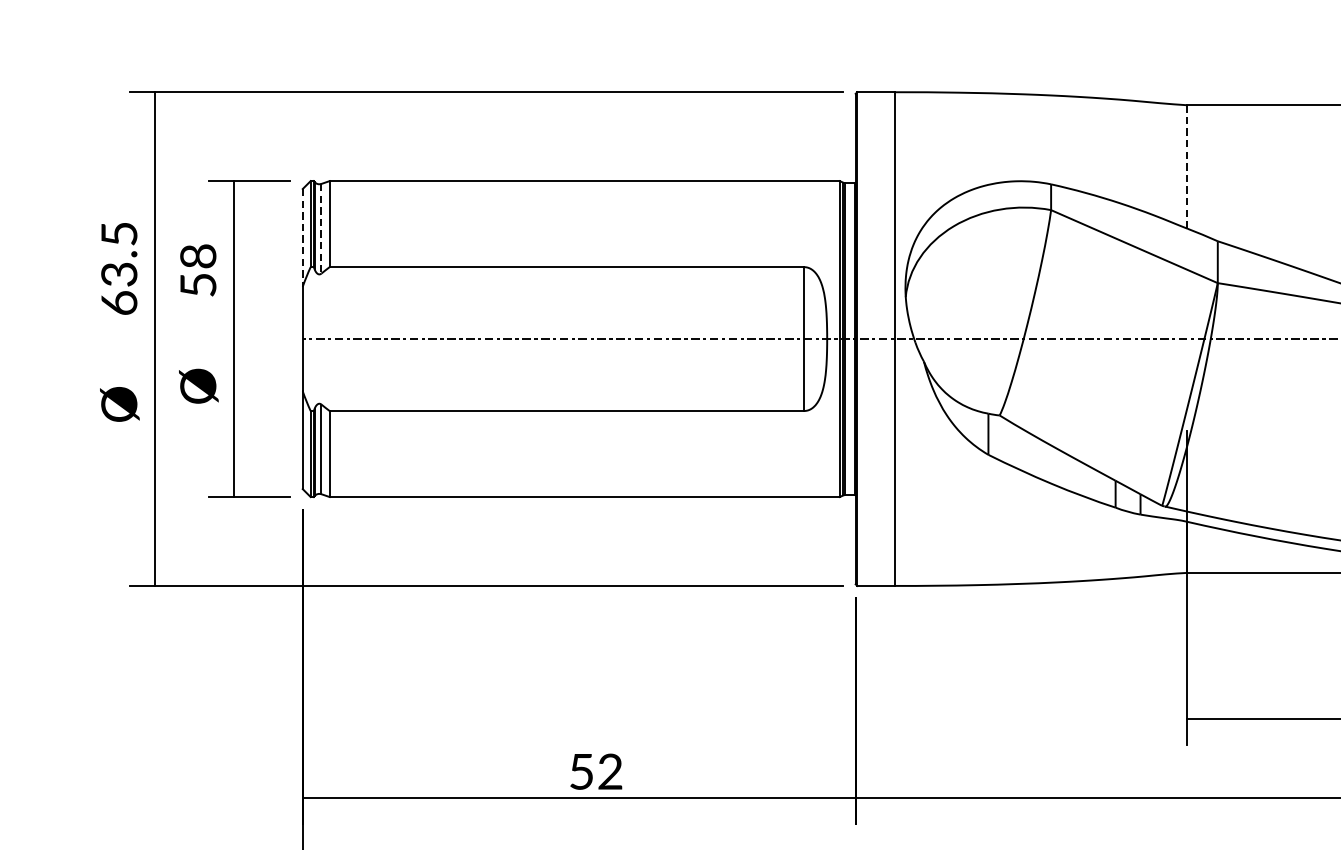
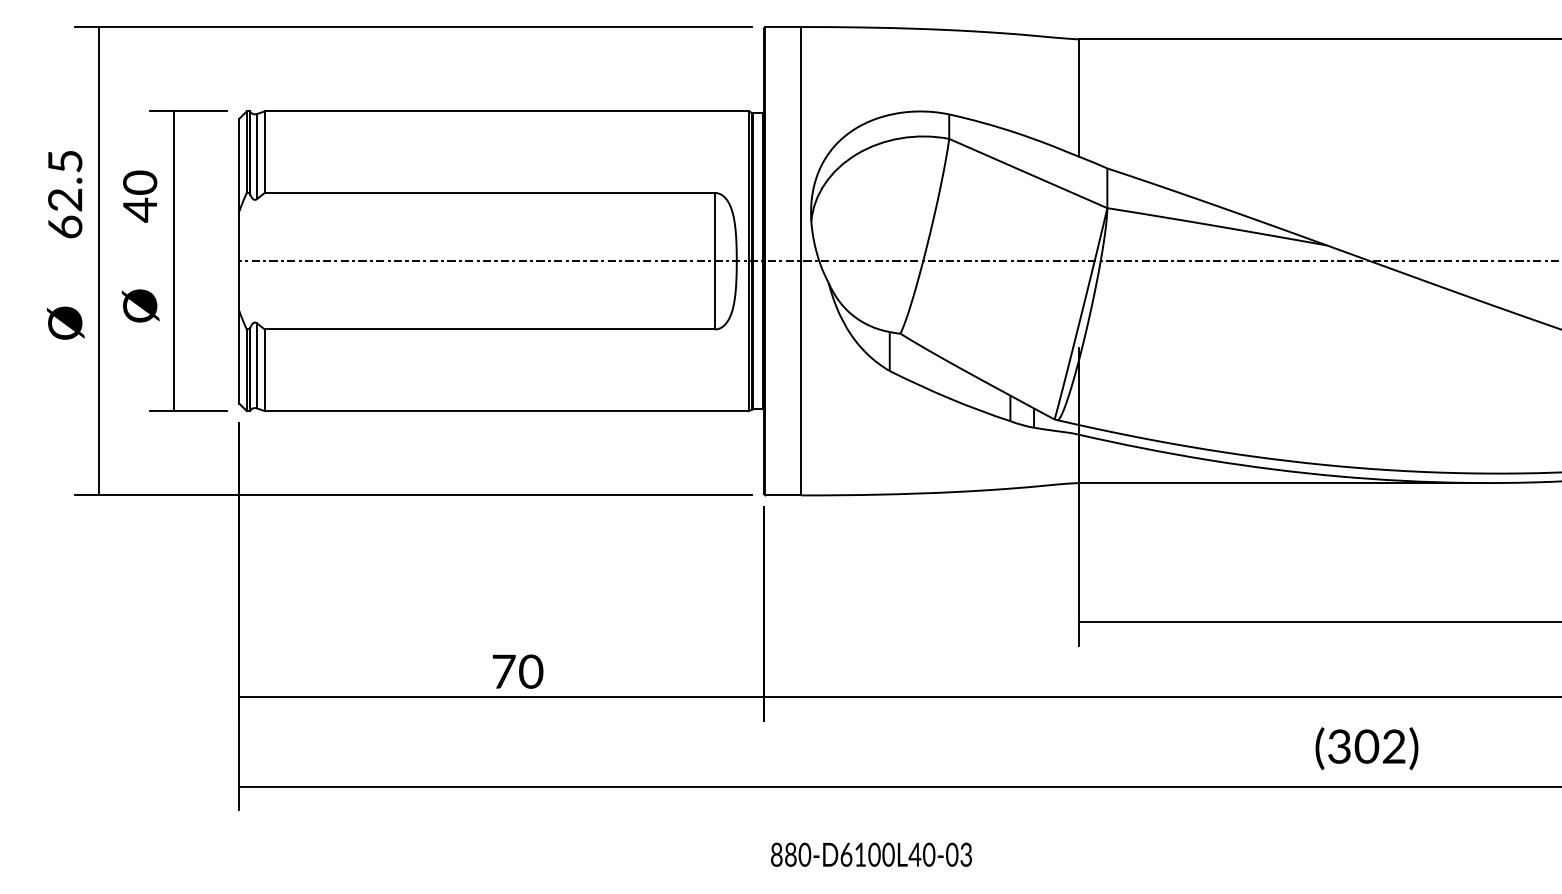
line: (1187, 166) -> (1078, 97), dashed -> solid
line: (321, 228) -> (257, 156), dashed -> solid
line: (302, 238) -> (239, 165), dashed -> solid
text: (198, 270) -> (140, 196), 58 -> 40
text: (119, 274) -> (65, 199), 63.5 -> 62.5
text: (596, 771) -> (517, 671), 52 -> 70

